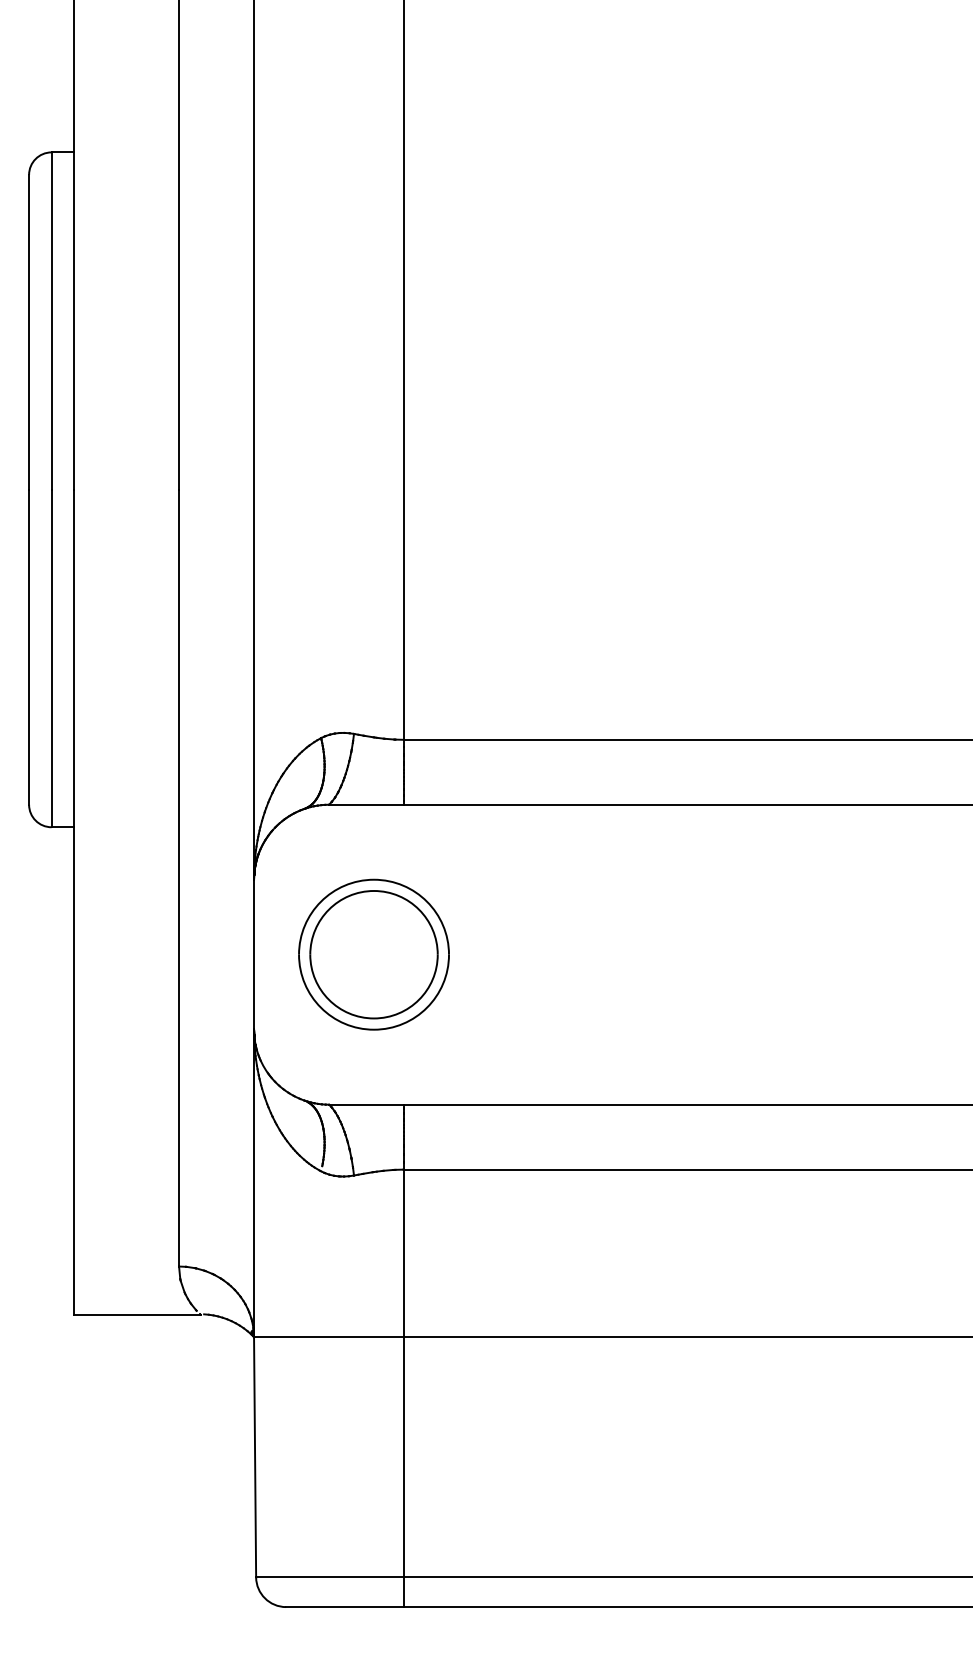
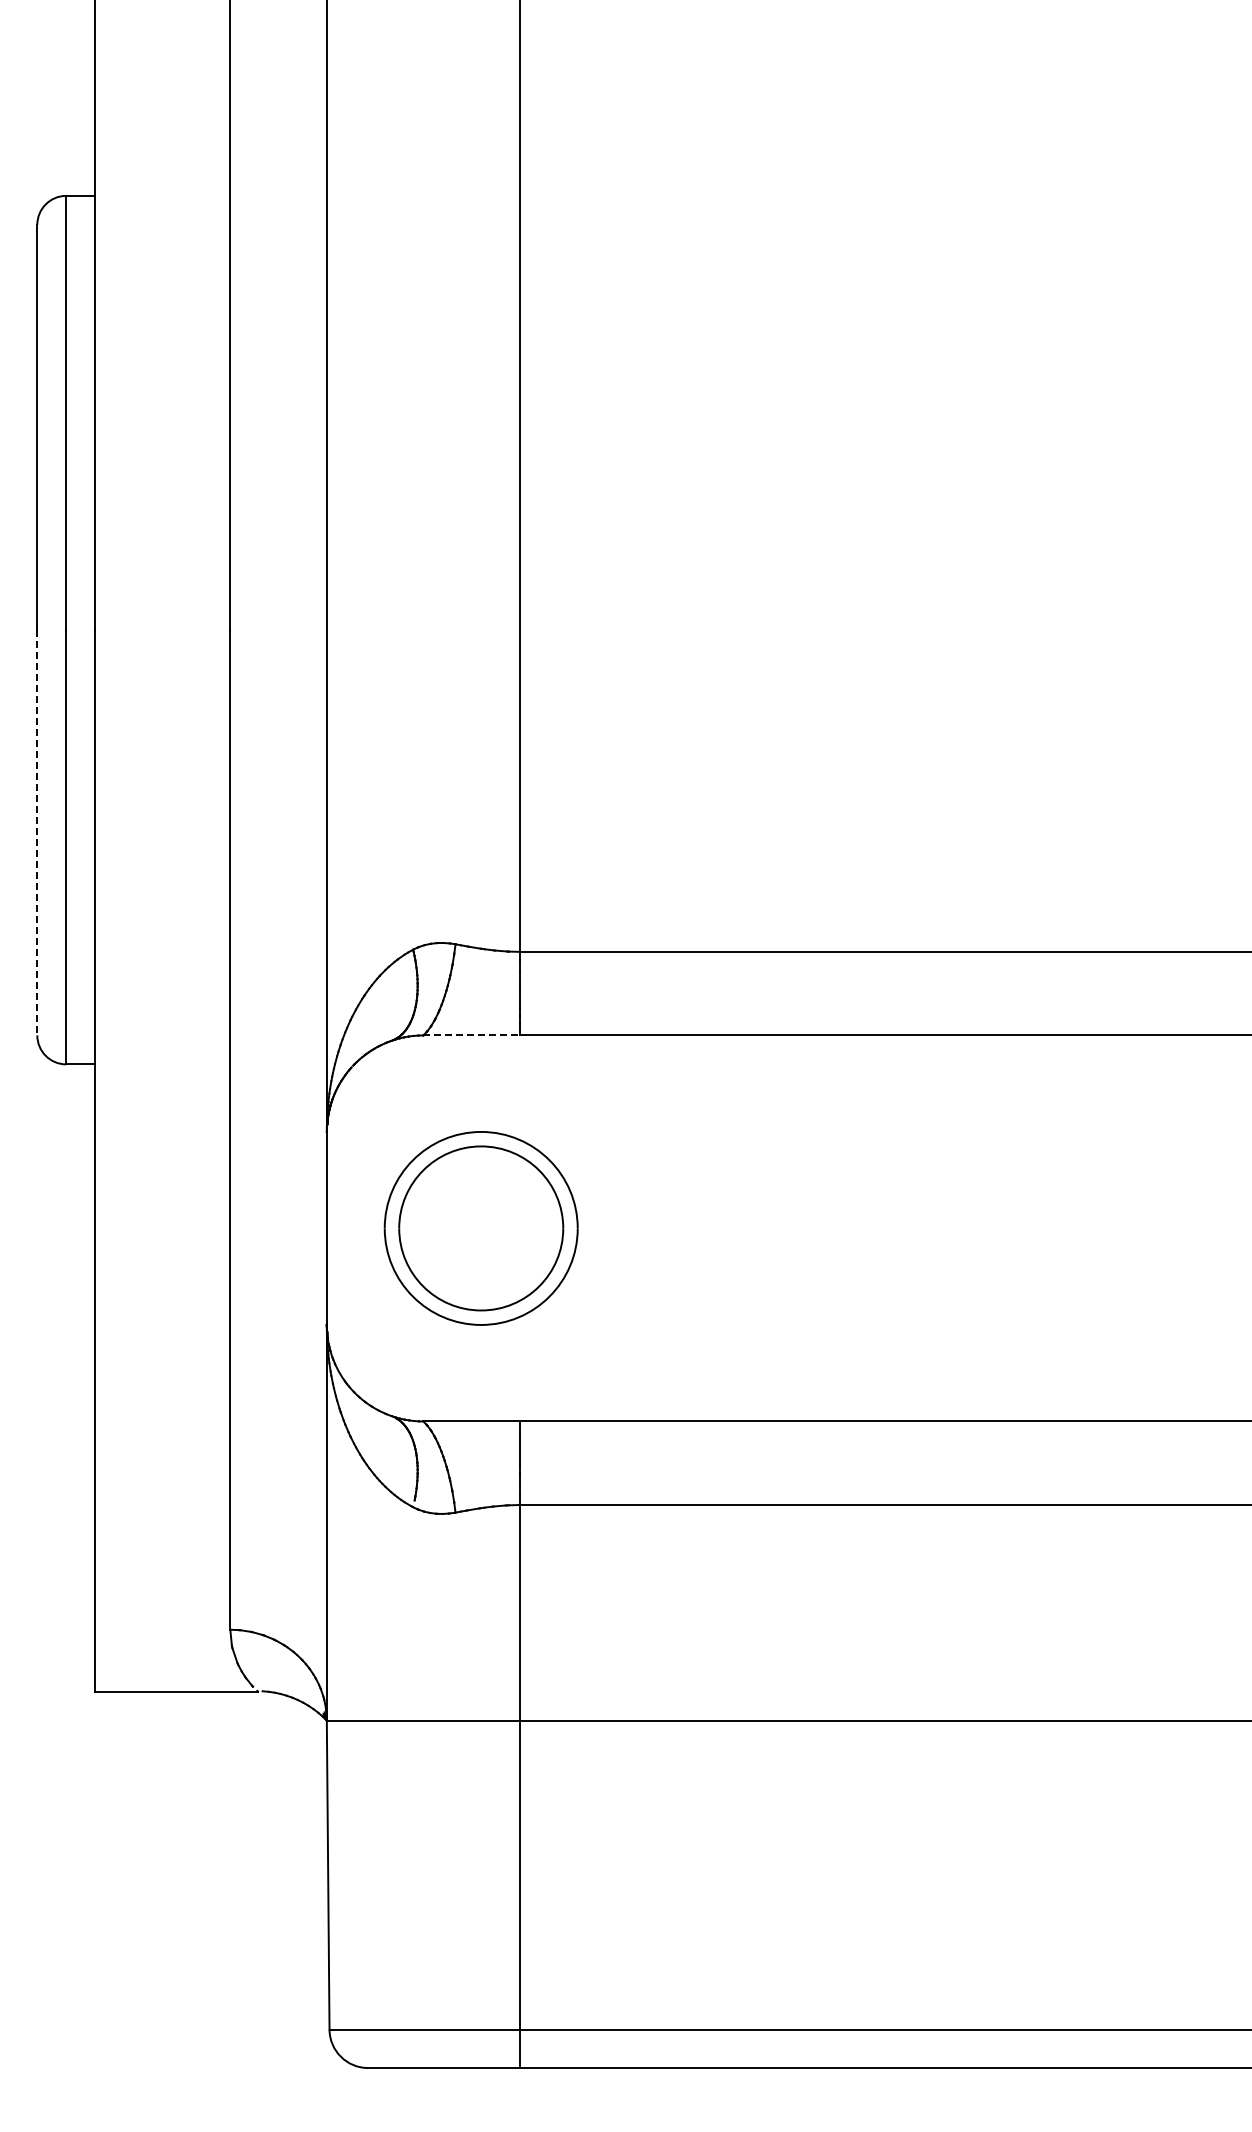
line: (29, 647) -> (37, 832), solid -> dashed
line: (367, 804) -> (472, 1035), solid -> dashed

